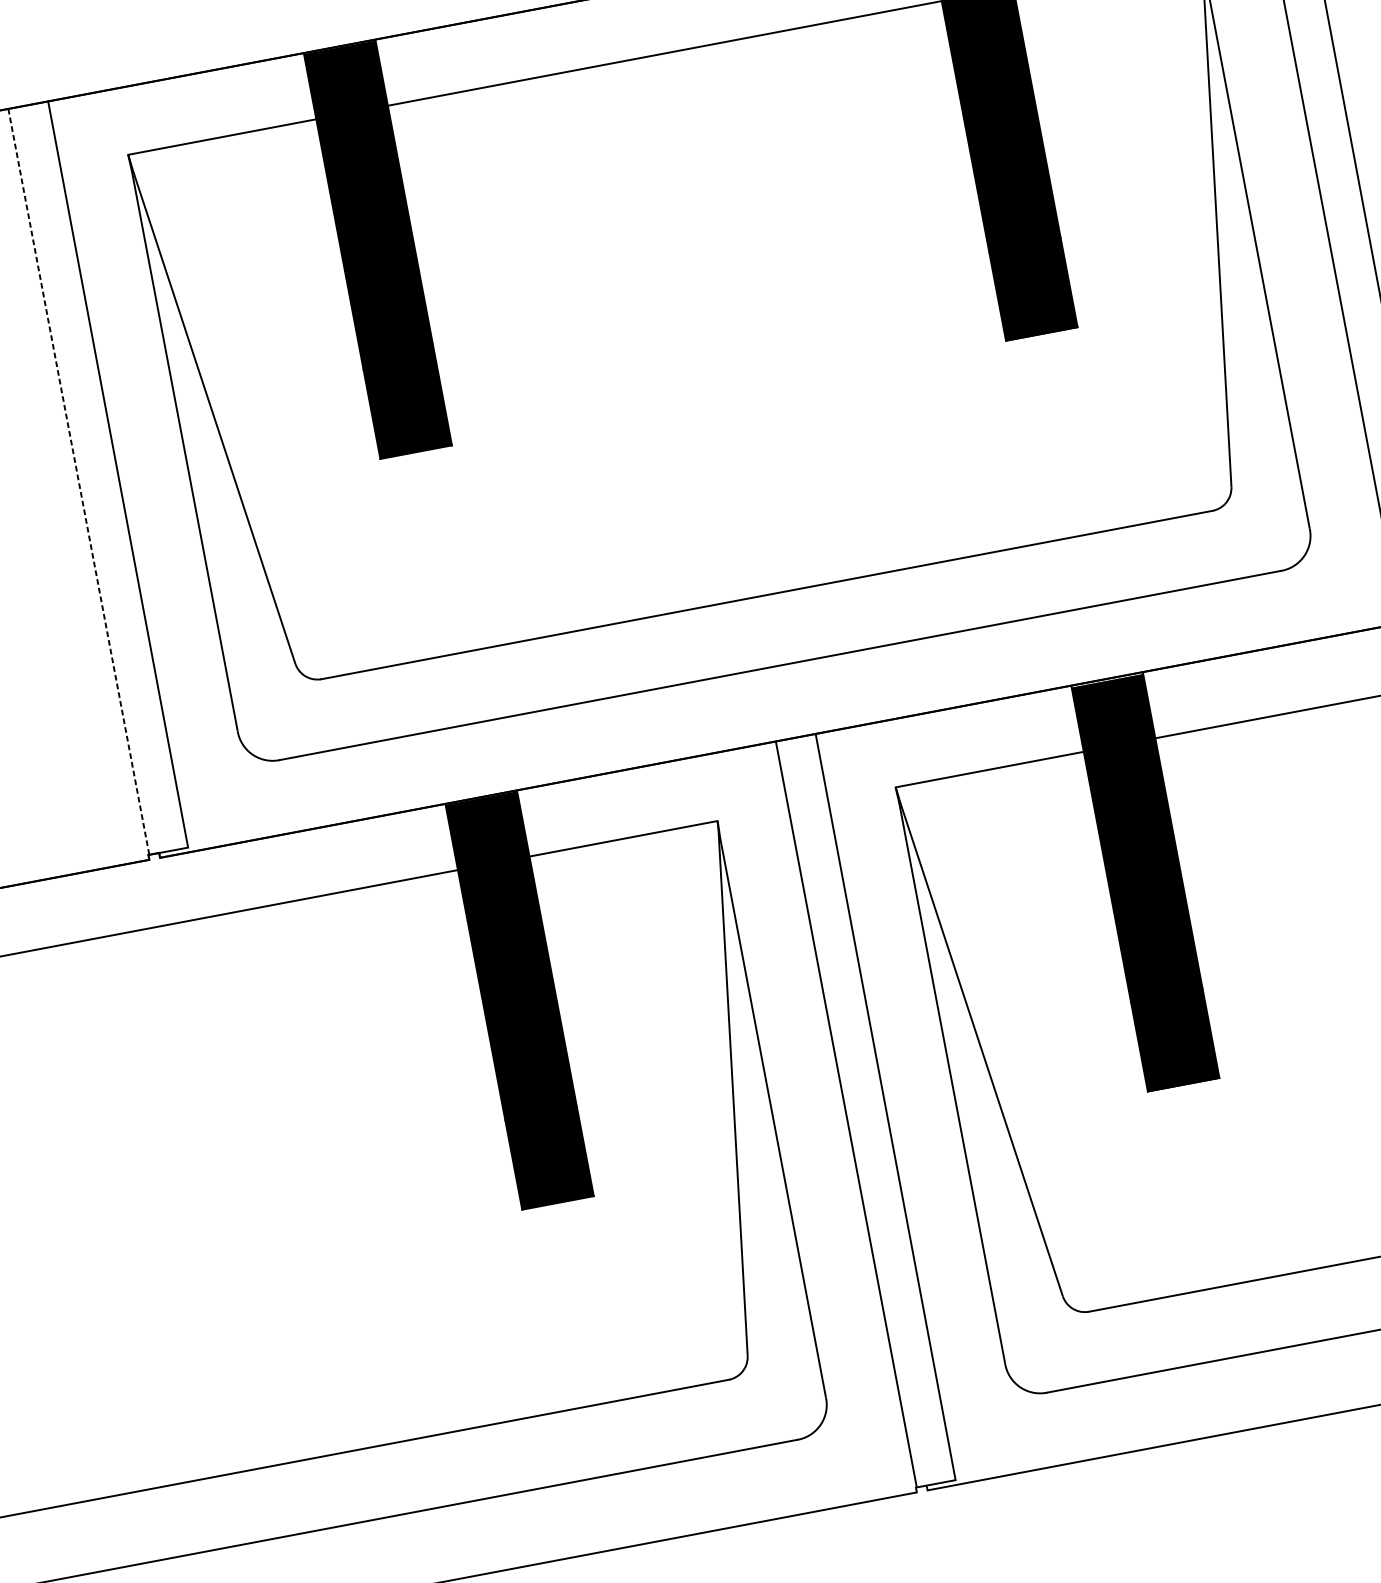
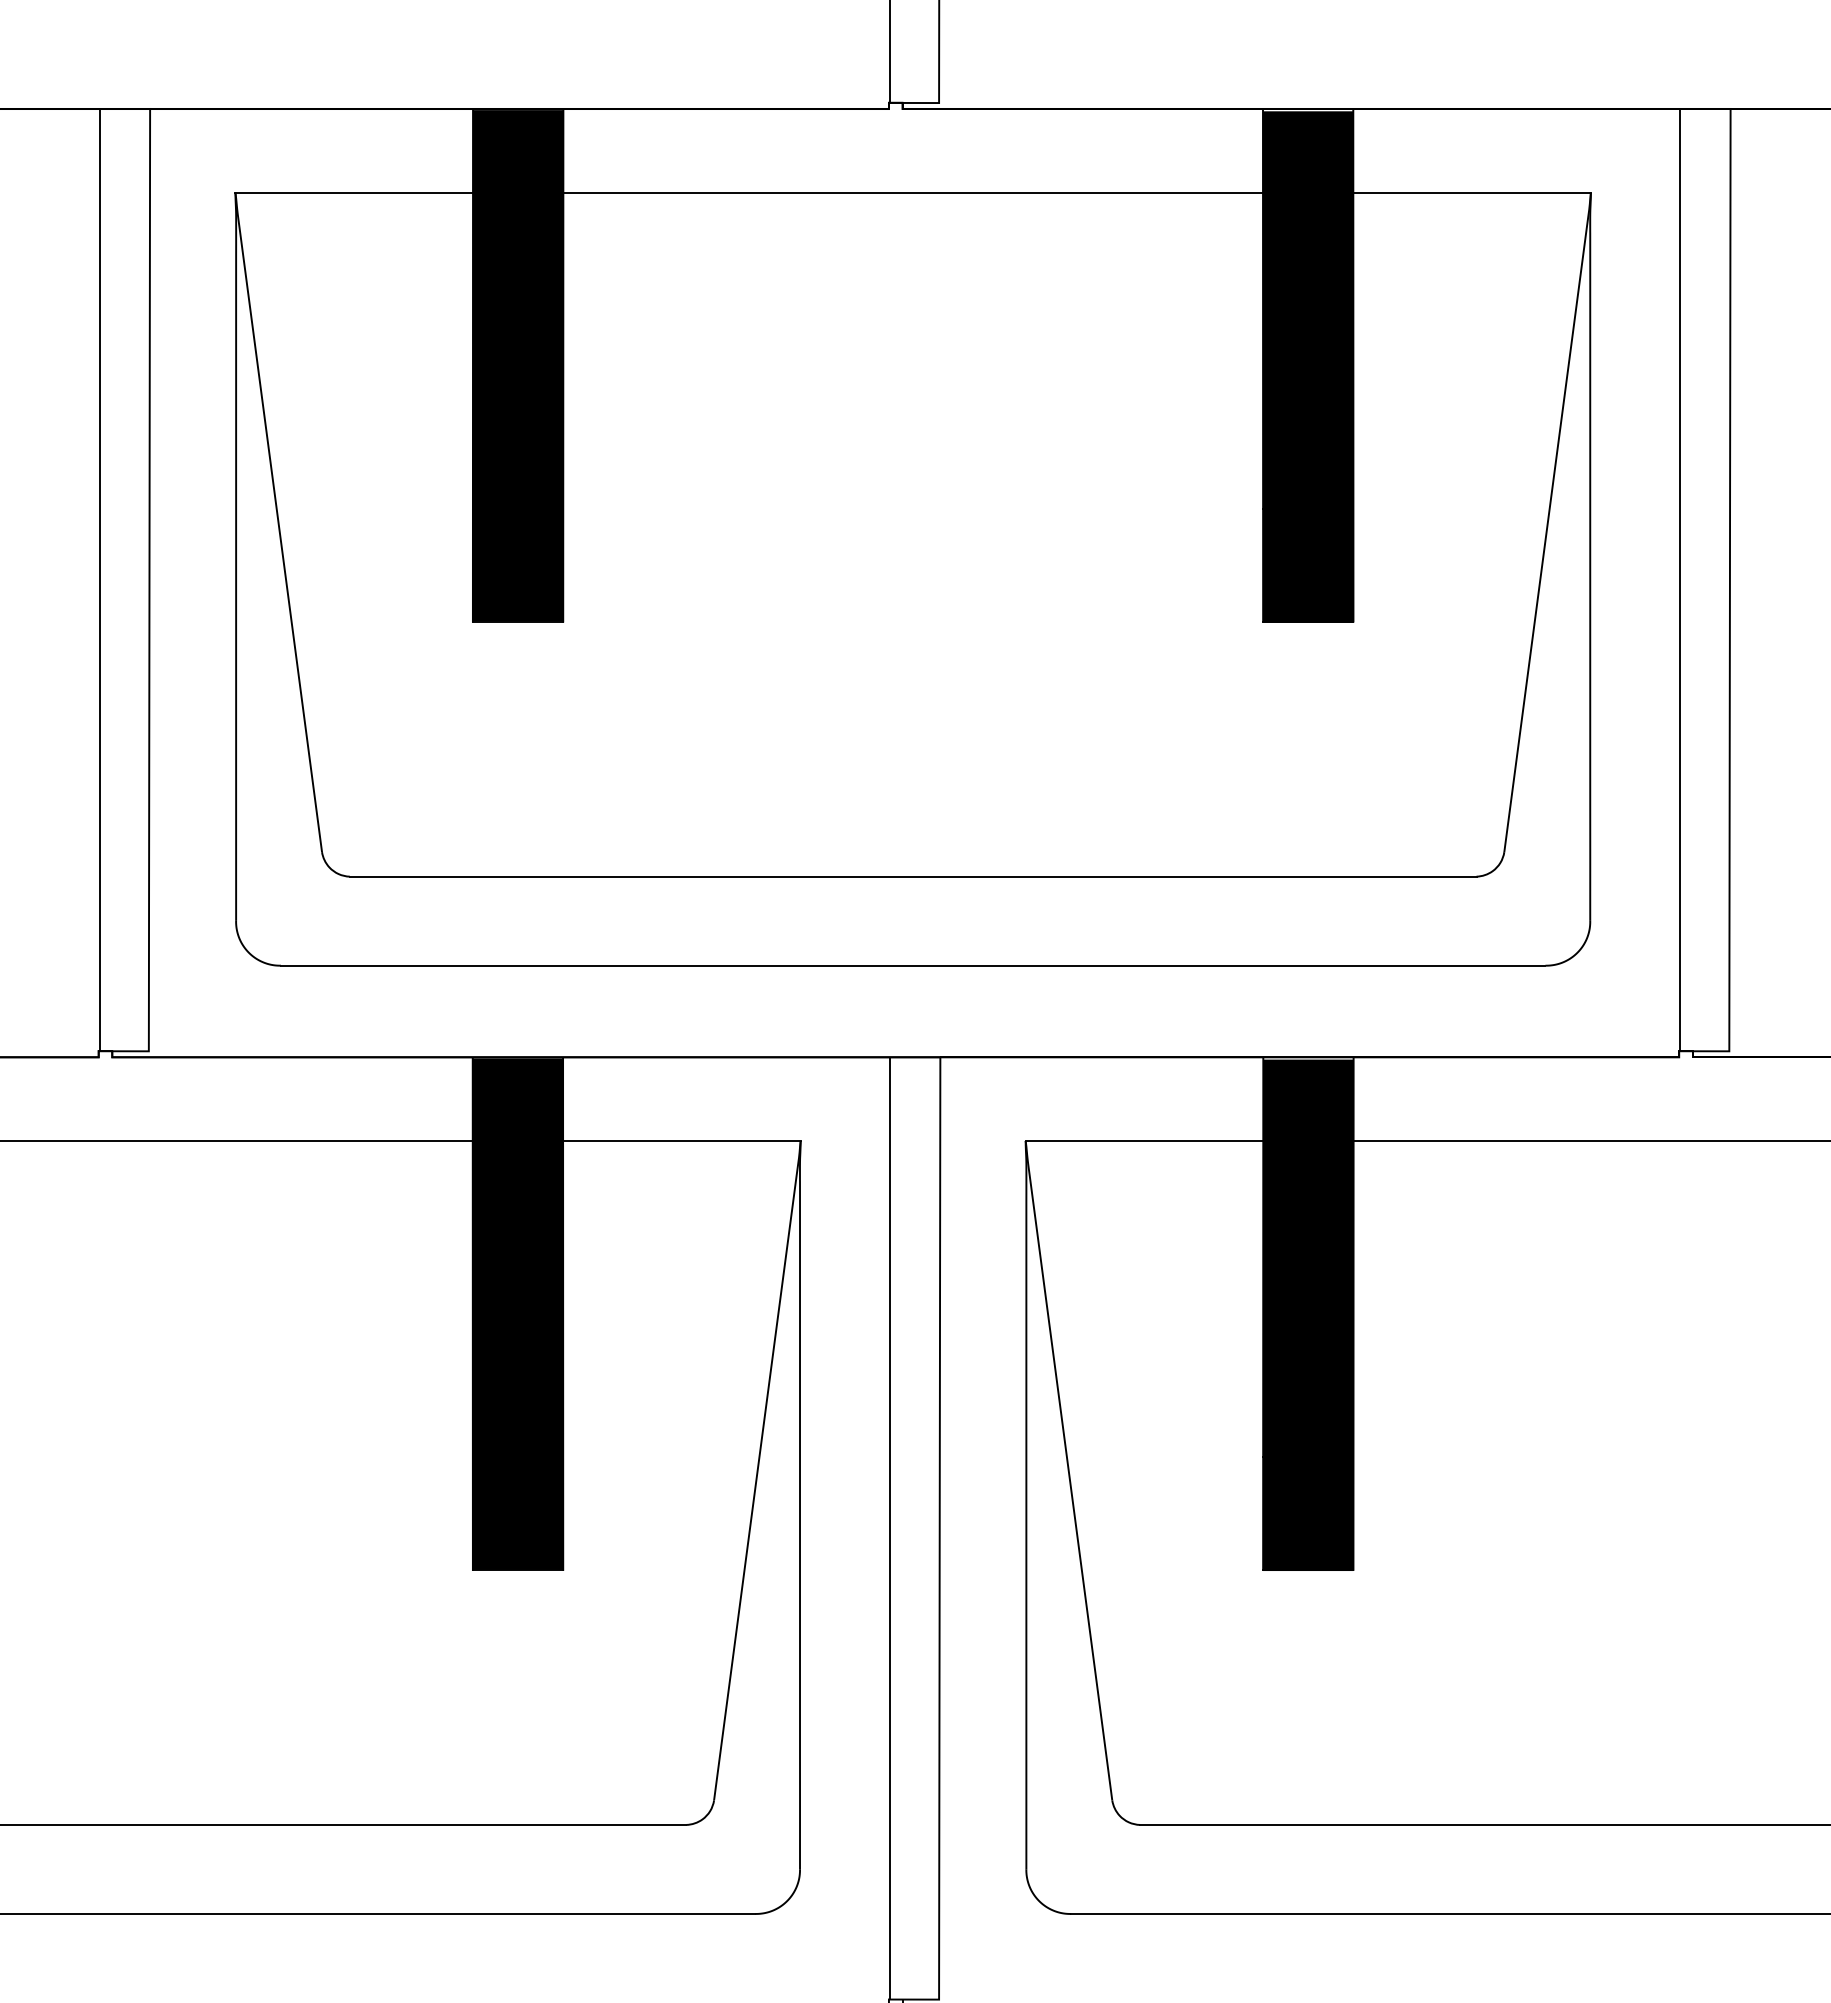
line: (78, 482) -> (99, 580), dashed -> solid

